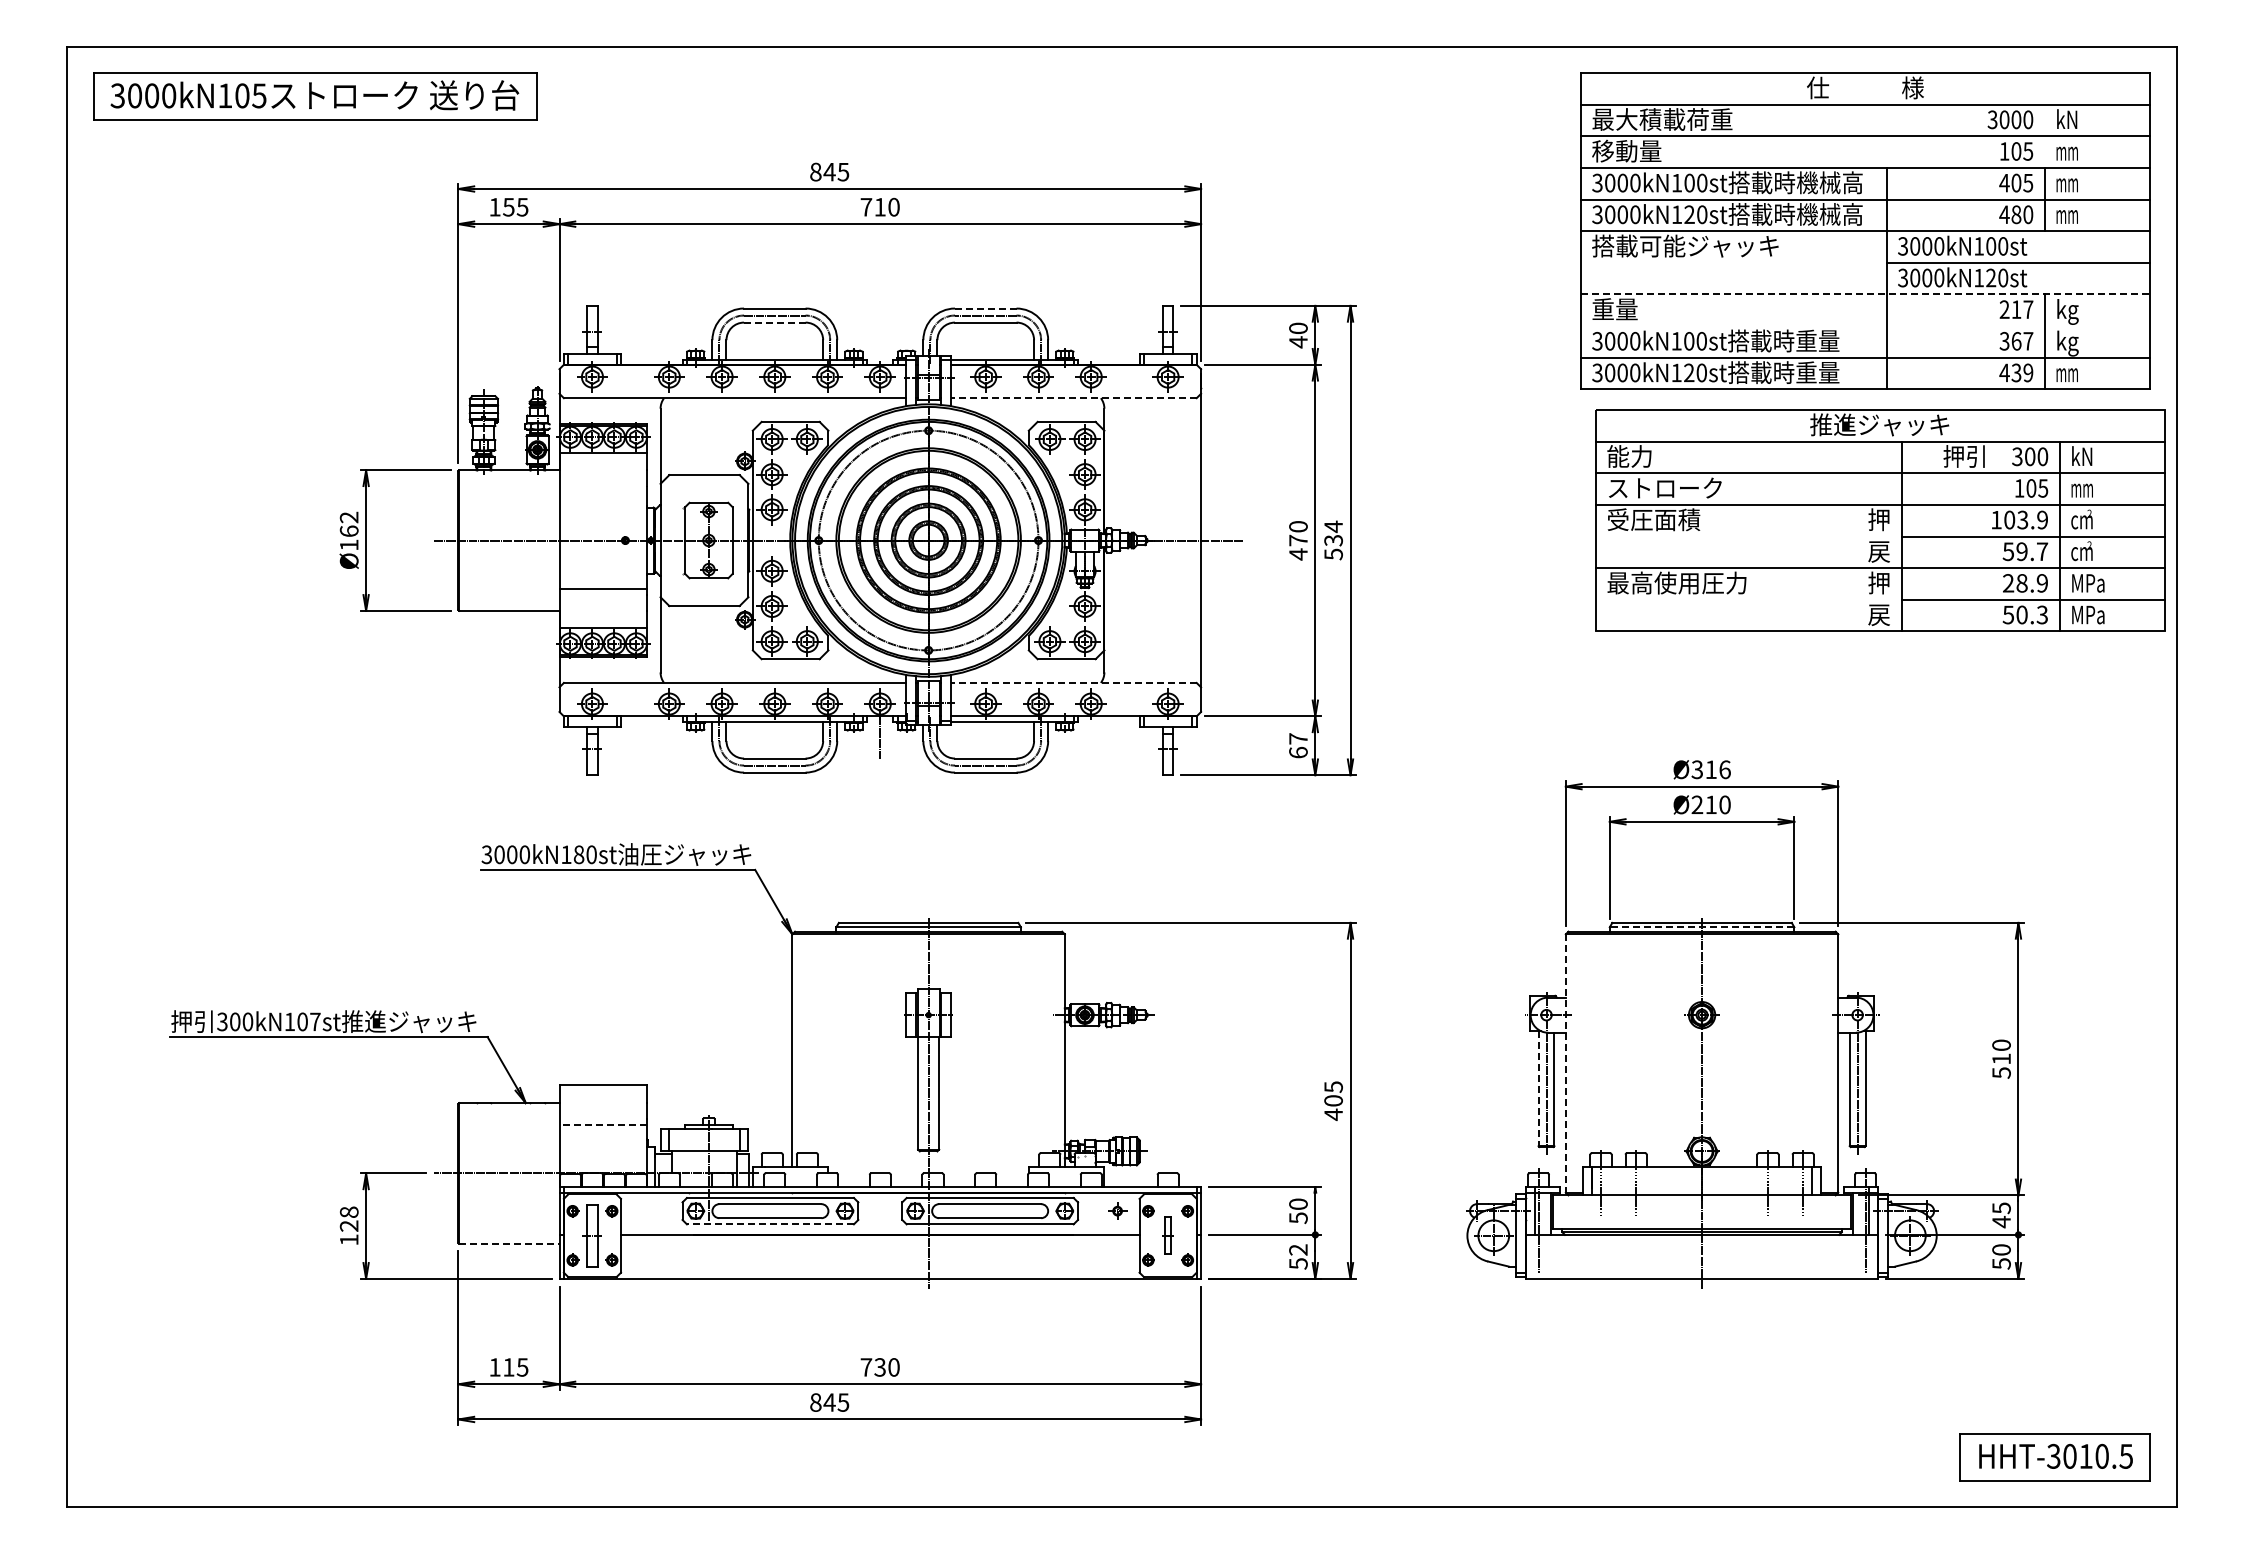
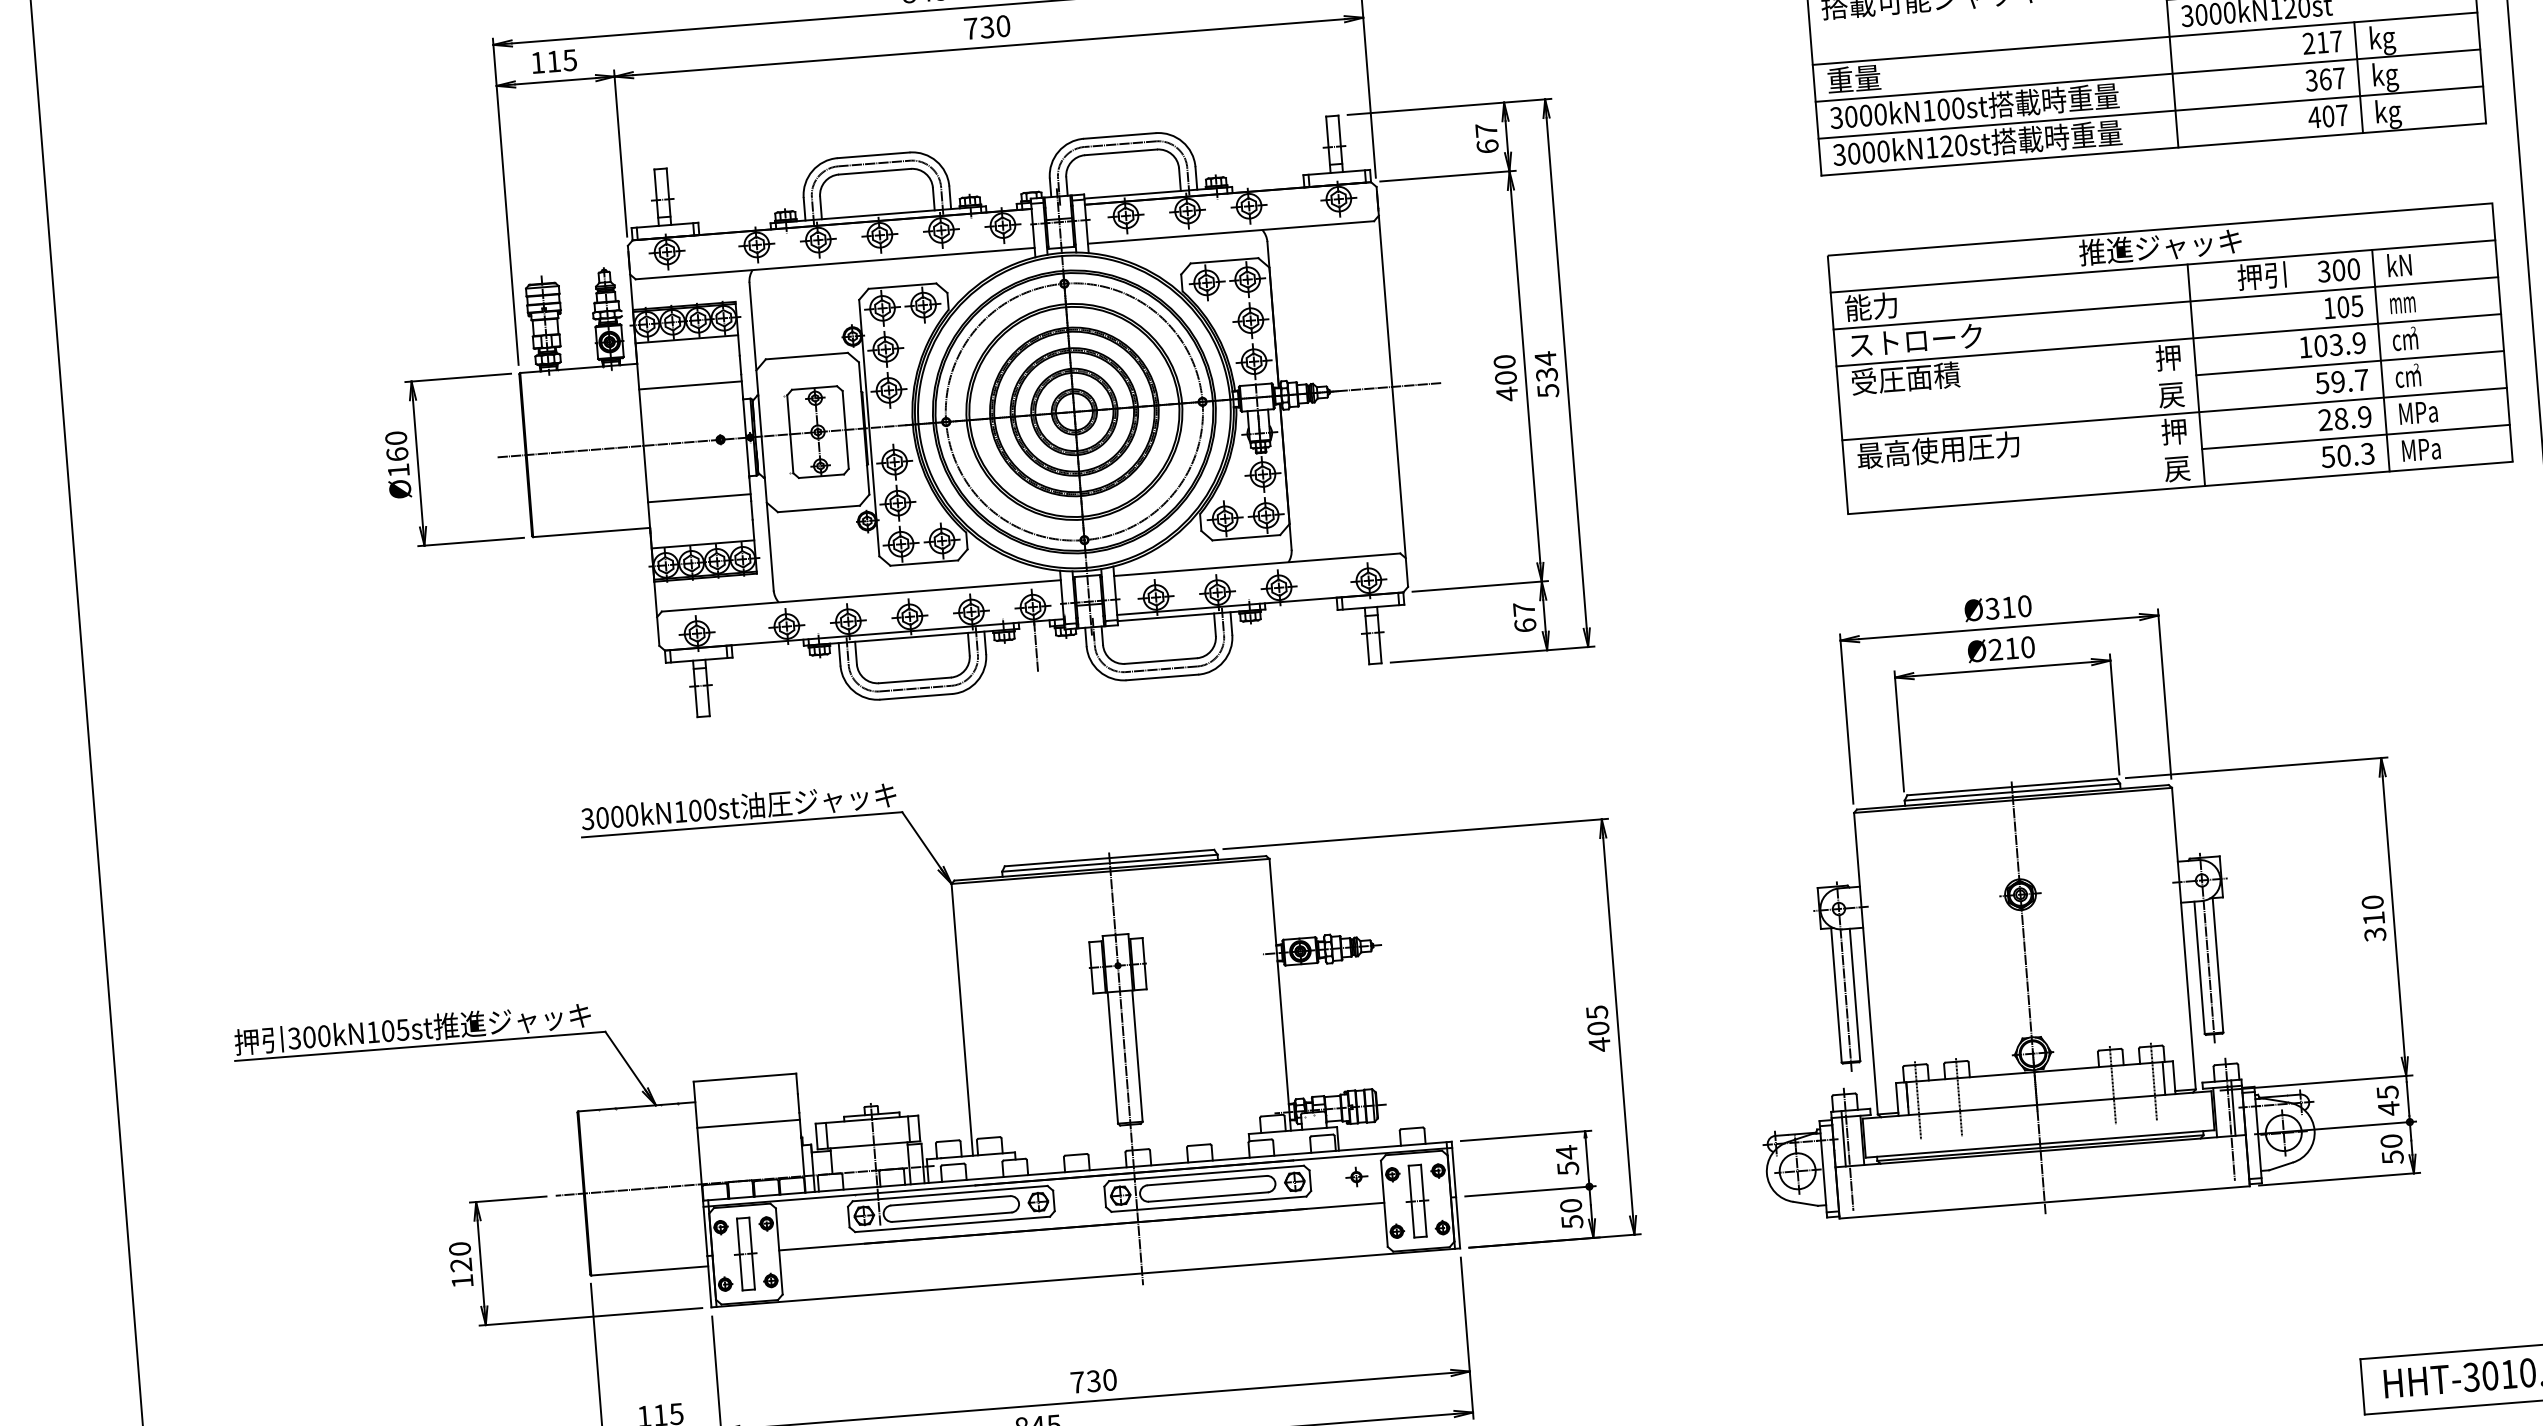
text: (879, 206) -> (986, 26), 710 -> 730
text: (508, 207) -> (553, 61), 155 -> 115
line: (1865, 294) -> (2145, 38), dashed -> solid
line: (985, 308) -> (1119, 135), dashed -> solid
line: (774, 322) -> (874, 171), dashed -> solid
line: (1865, 326) -> (2147, 76), added
text: (1298, 335) -> (1487, 138), 40 -> 67
text: (2022, 372) -> (2335, 115), 439 -> 407
text: (2067, 374) -> (2388, 113), mm -> kg
line: (1074, 398) -> (1231, 232), dashed -> solid
line: (603, 492) -> (690, 385), added
text: (349, 517) -> (396, 438), Ø162 -> Ø160
part: (1880, 520) -> (2170, 358), moved
text: (1298, 540) -> (1505, 377), 470 -> 400
line: (1074, 682) -> (1257, 564), dashed -> solid
text: (1724, 769) -> (2024, 606), Ø316 -> Ø310
text: (578, 854) -> (694, 810), 3000kN180st -> 3000kN100st
line: (1701, 927) -> (2011, 792), dashed -> solid
text: (315, 1021) -> (403, 1029), 300kN107st -> 300kN105st
line: (1565, 1064) -> (1865, 964), dashed -> solid
text: (2001, 1072) -> (2375, 934), 510 -> 310
line: (1538, 1088) -> (1836, 995), dashed -> solid
line: (603, 1125) -> (748, 1124), dashed -> solid
text: (1298, 1204) -> (1566, 1152), 50 -> 54
text: (349, 1211) -> (460, 1248), 128 -> 120
line: (769, 1224) -> (951, 1224), dashed -> solid
part: (1167, 1235) -> (1416, 1200), size x1.67
line: (509, 1243) -> (649, 1270), dashed -> solid
text: (1298, 1249) -> (1571, 1205), 52 -> 50

